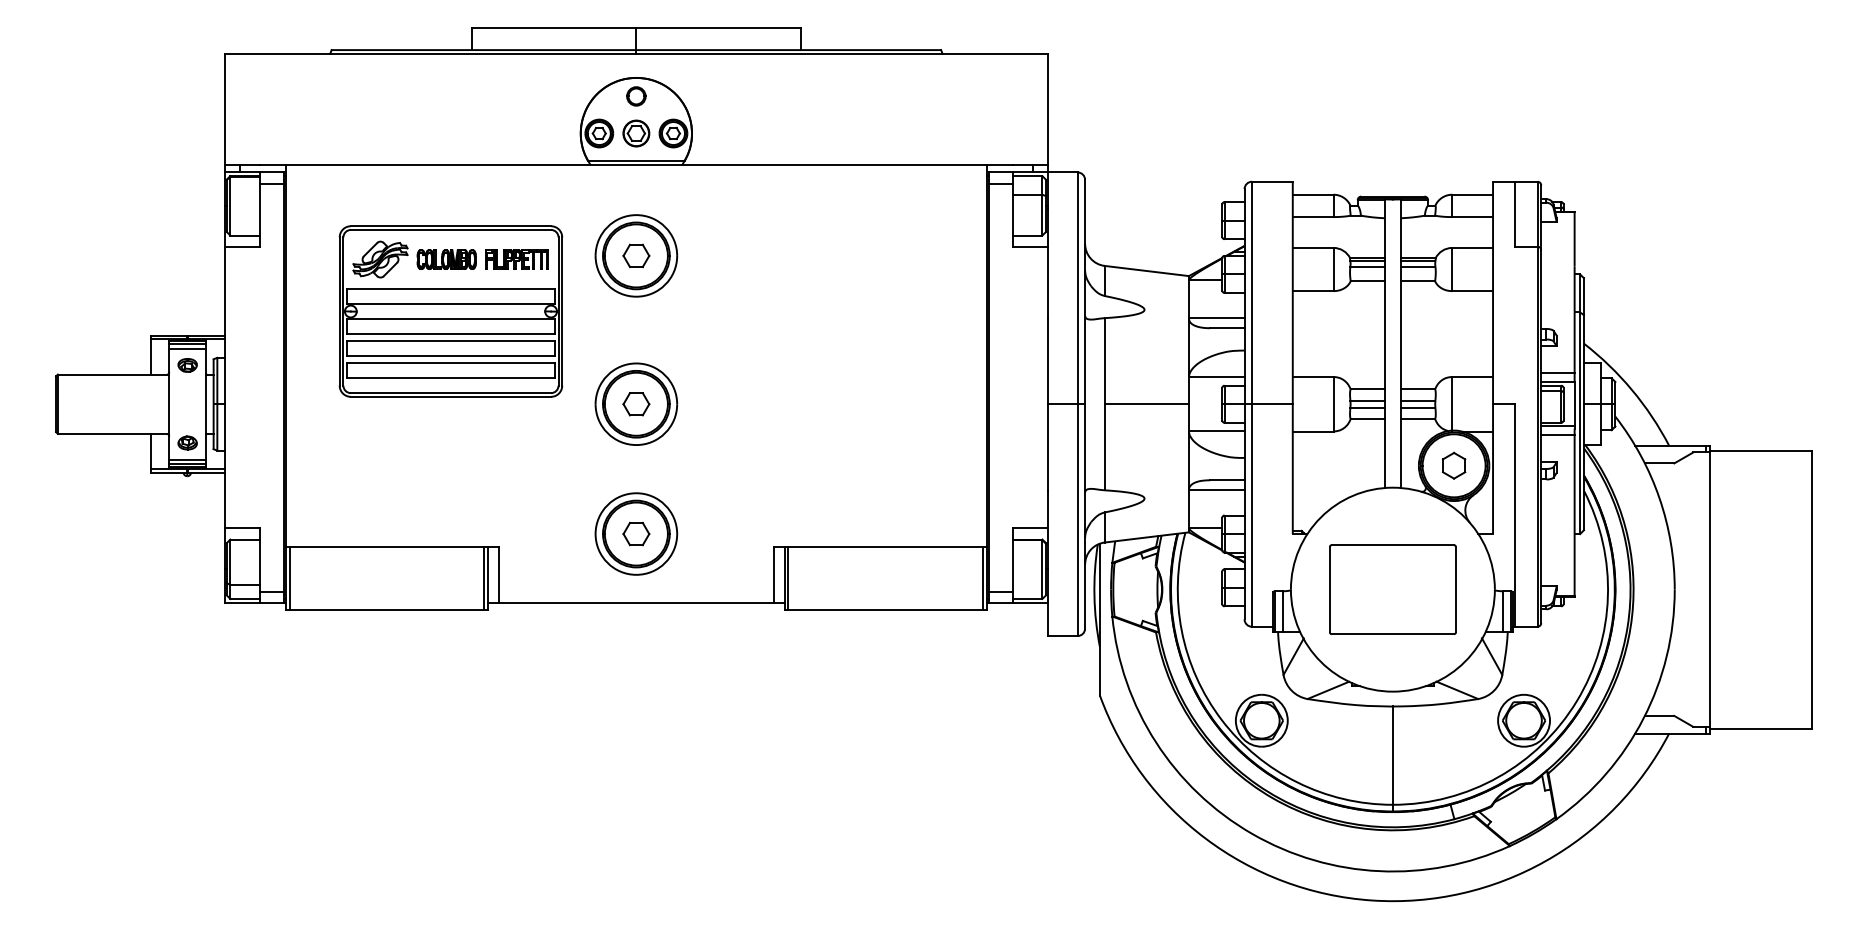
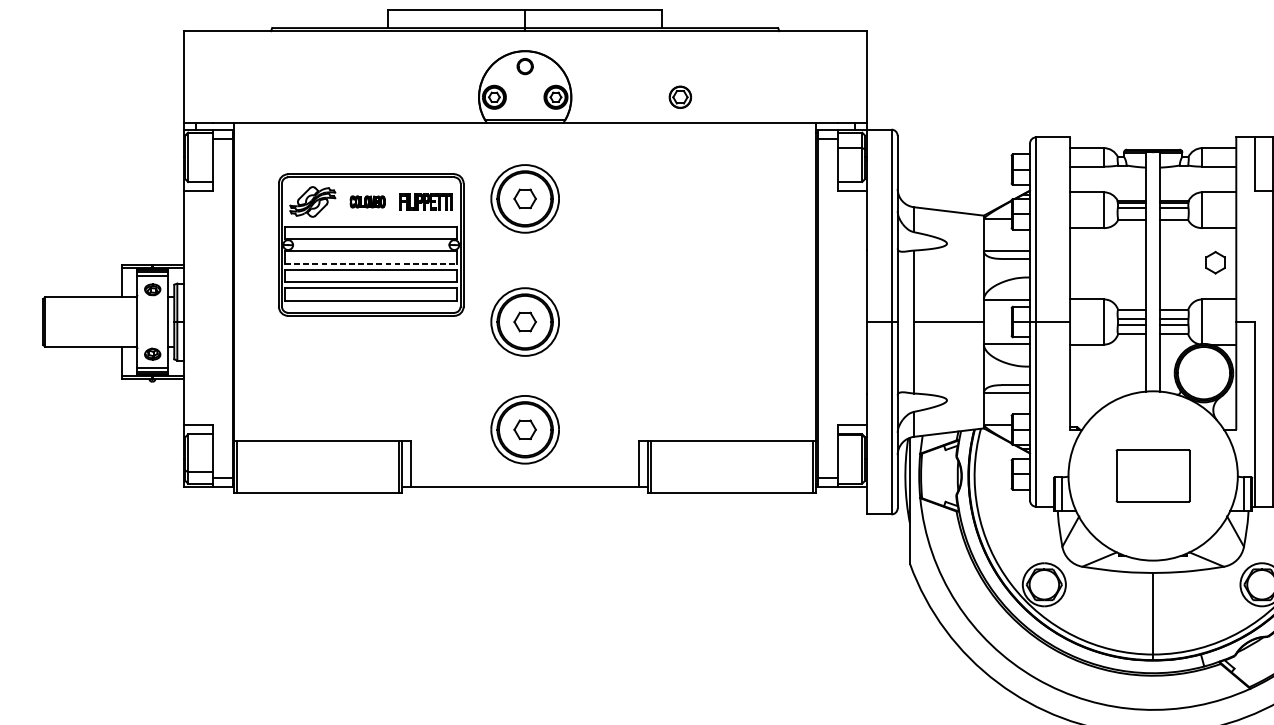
part: (636, 133) -> (680, 97), moved
part: (446, 259) -> (367, 201), size x0.7
line: (450, 333) -> (370, 263), solid -> dashed
part: (1453, 465) -> (1215, 262), moved
part: (1392, 589) -> (1152, 475), size x0.7

